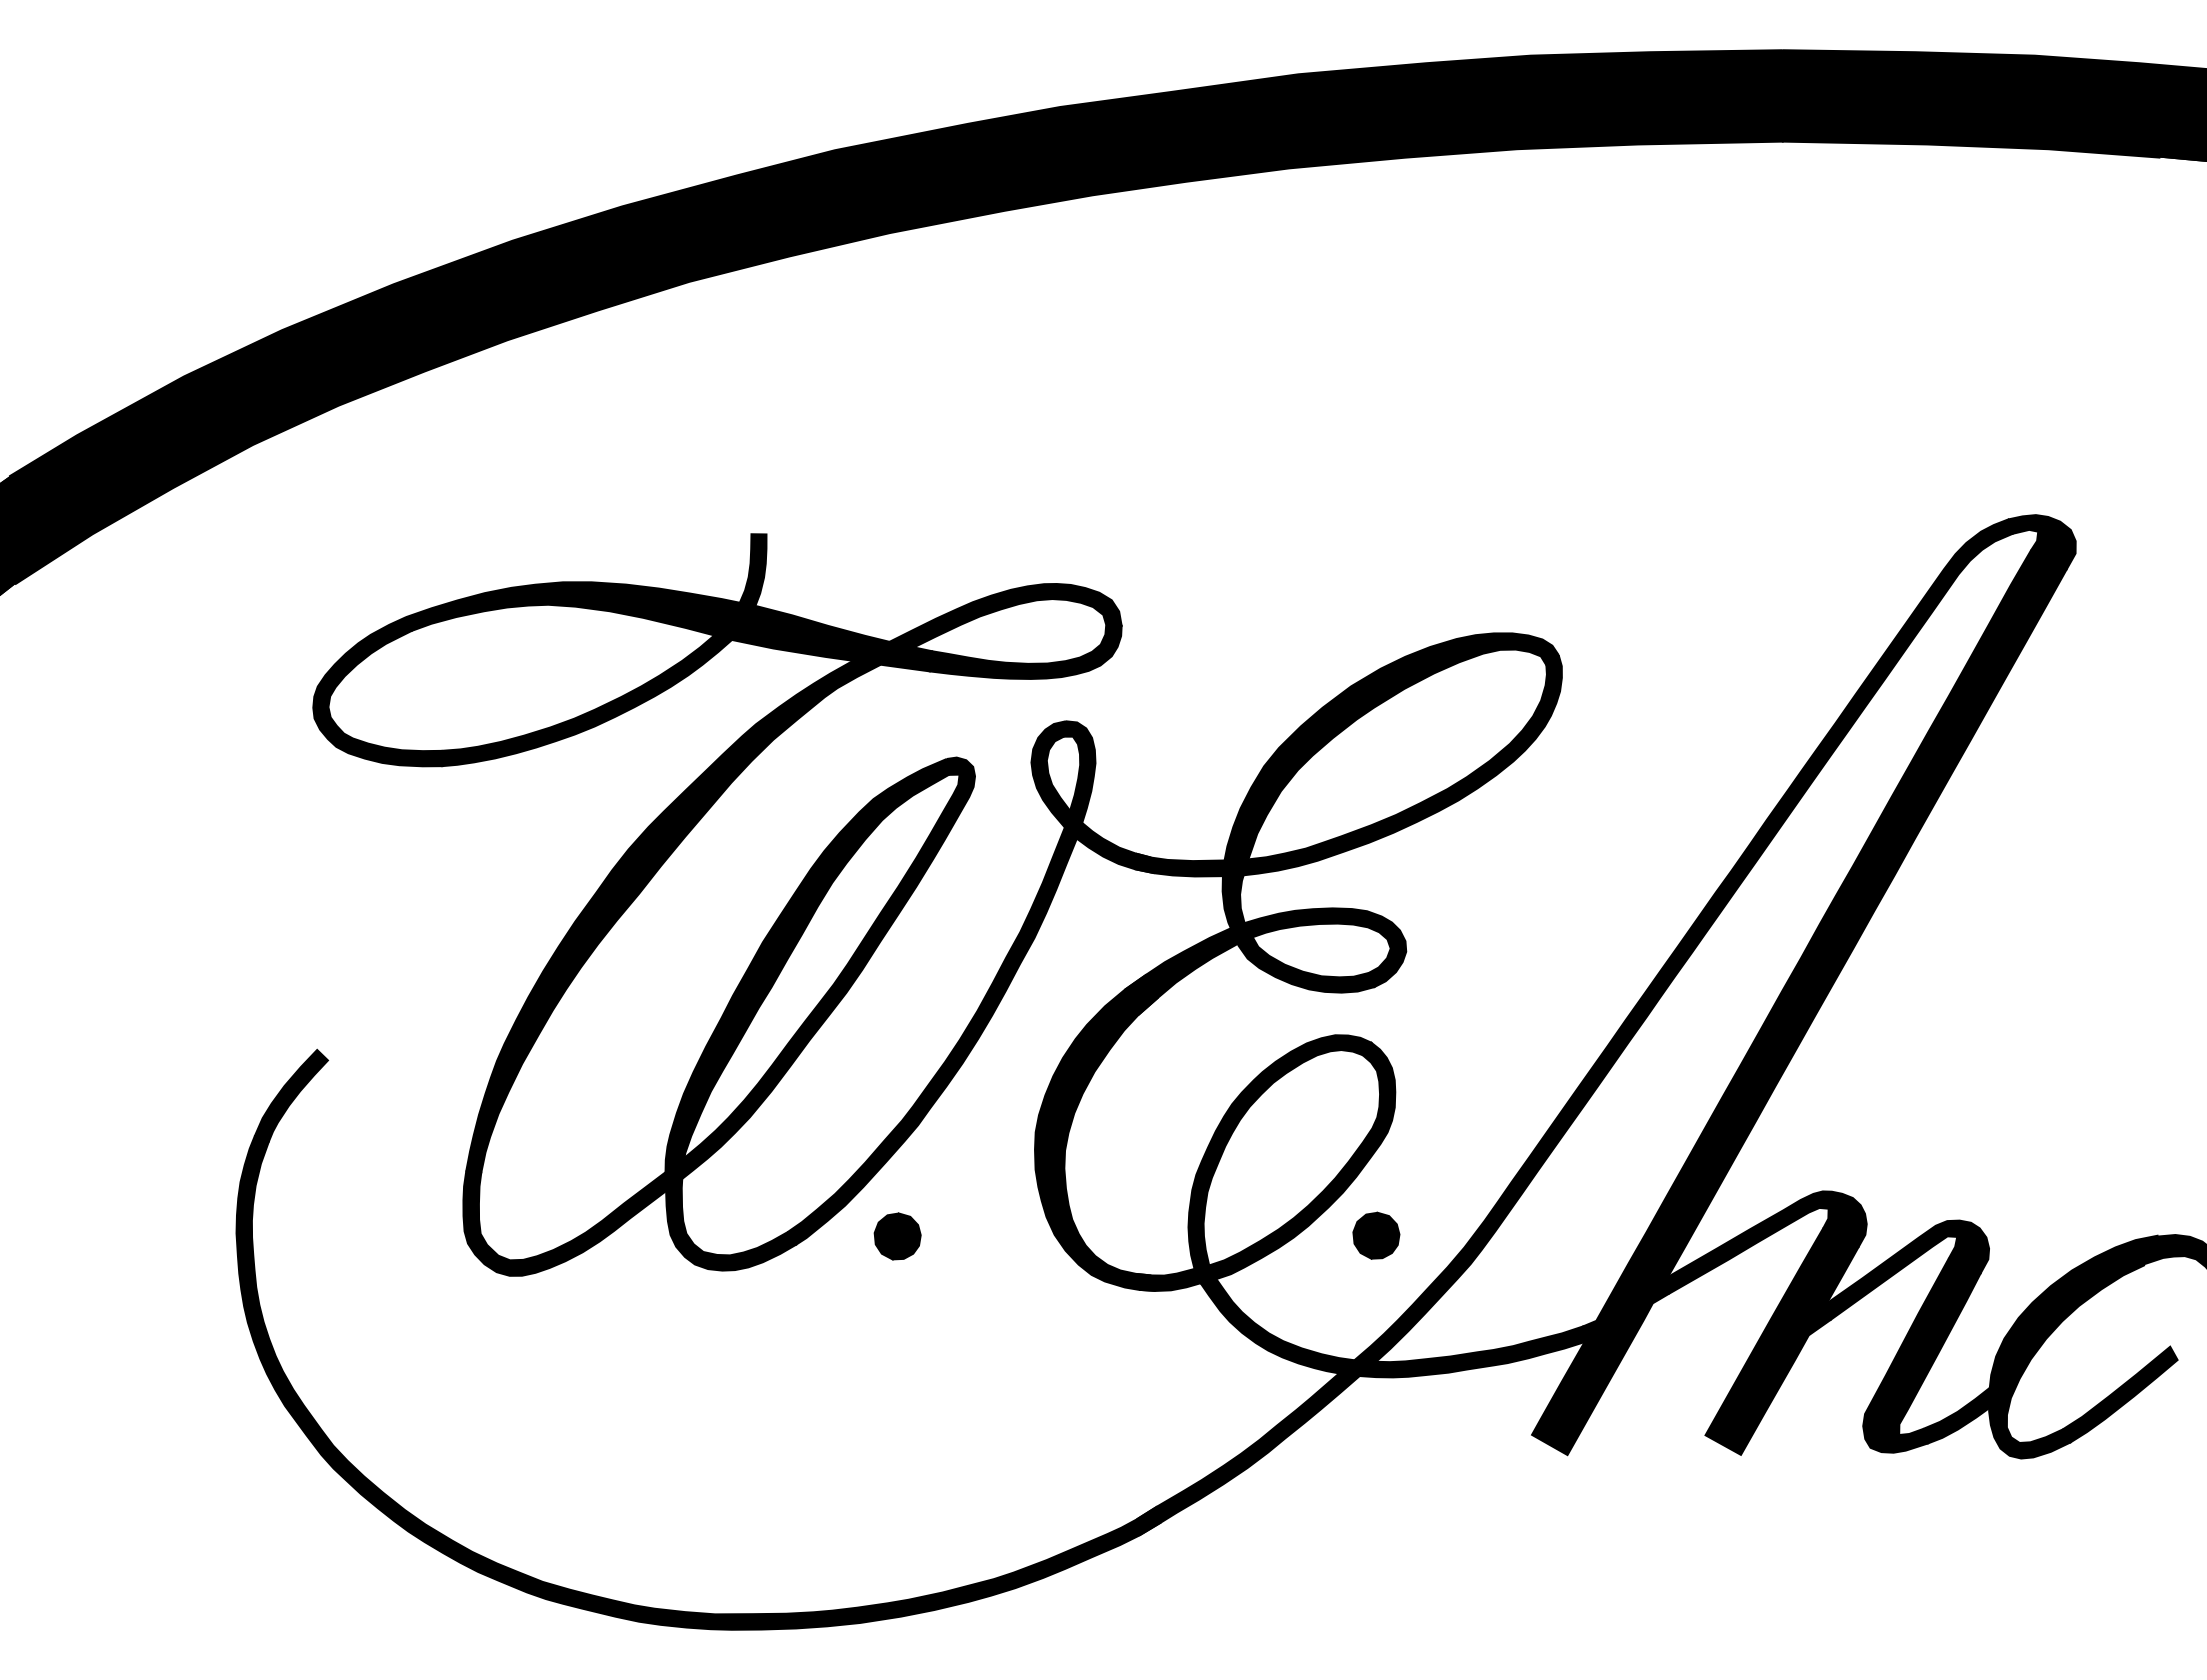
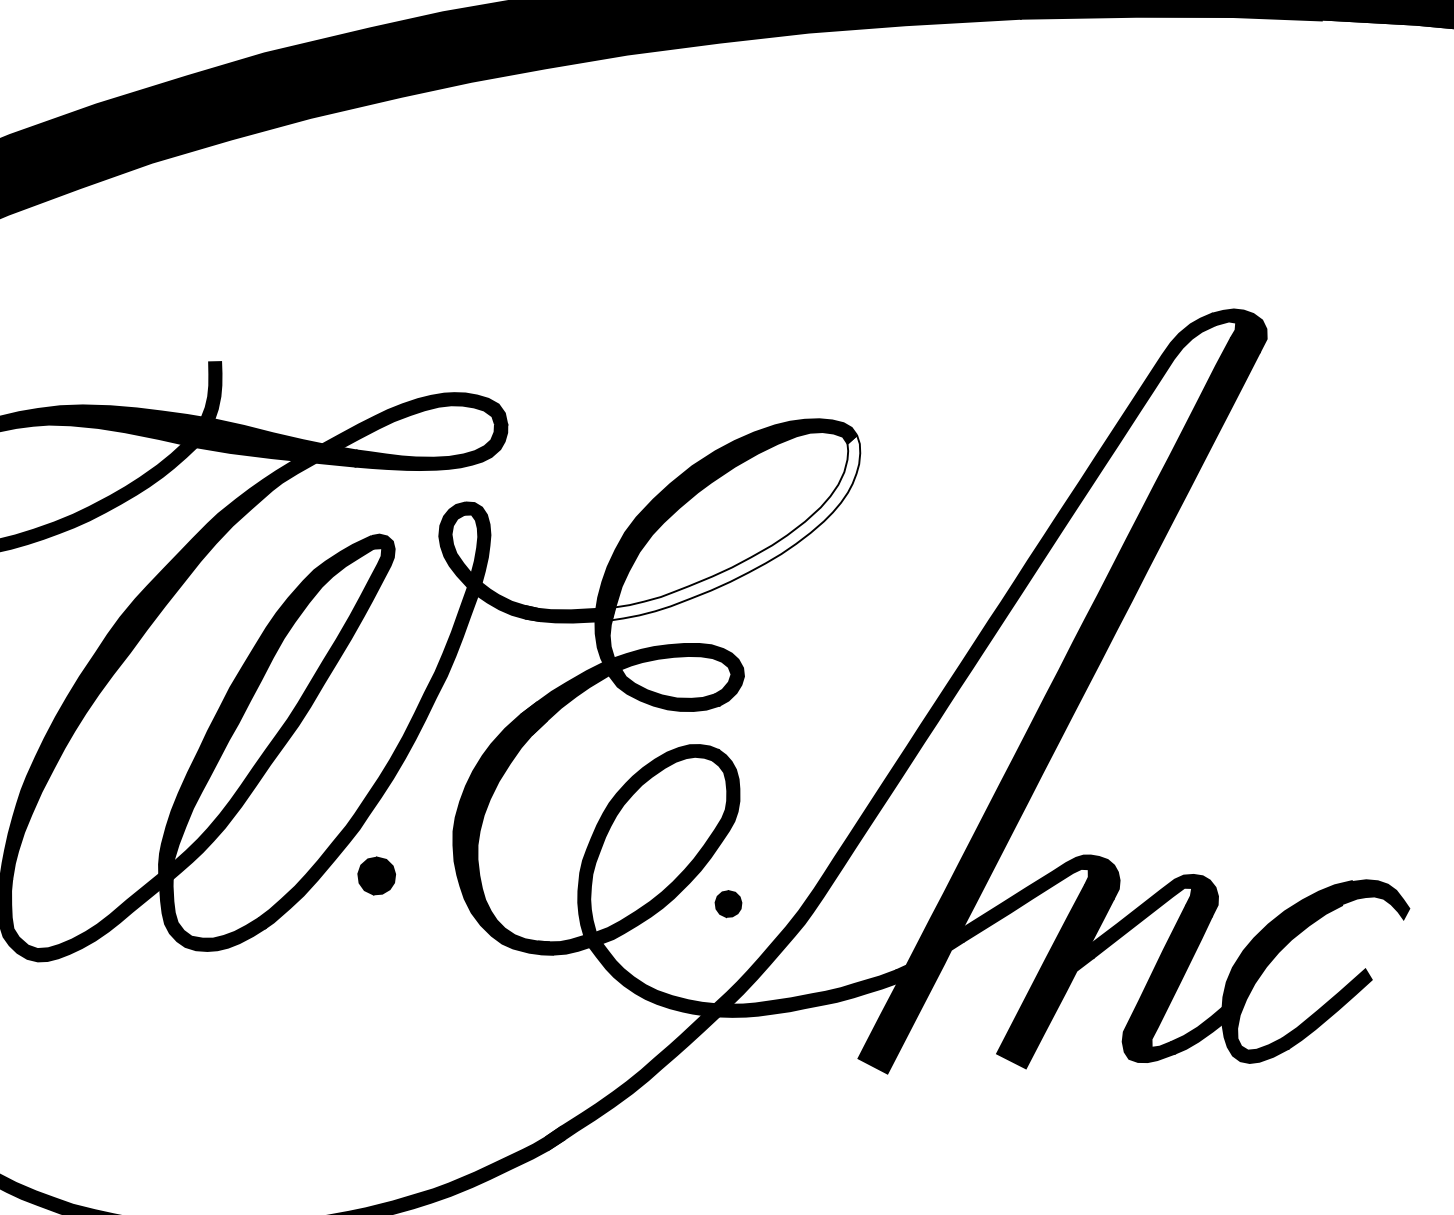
fill: (1402, 765) -> (735, 527), removed
part: (1376, 1235) -> (728, 903), size x0.7
part: (897, 1236) -> (376, 875), moved

